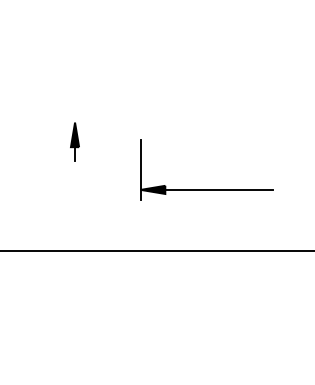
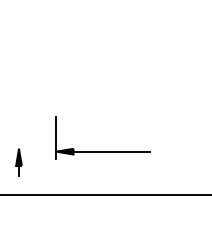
part: (74, 141) -> (18, 161), moved
part: (206, 189) -> (102, 151), moved

